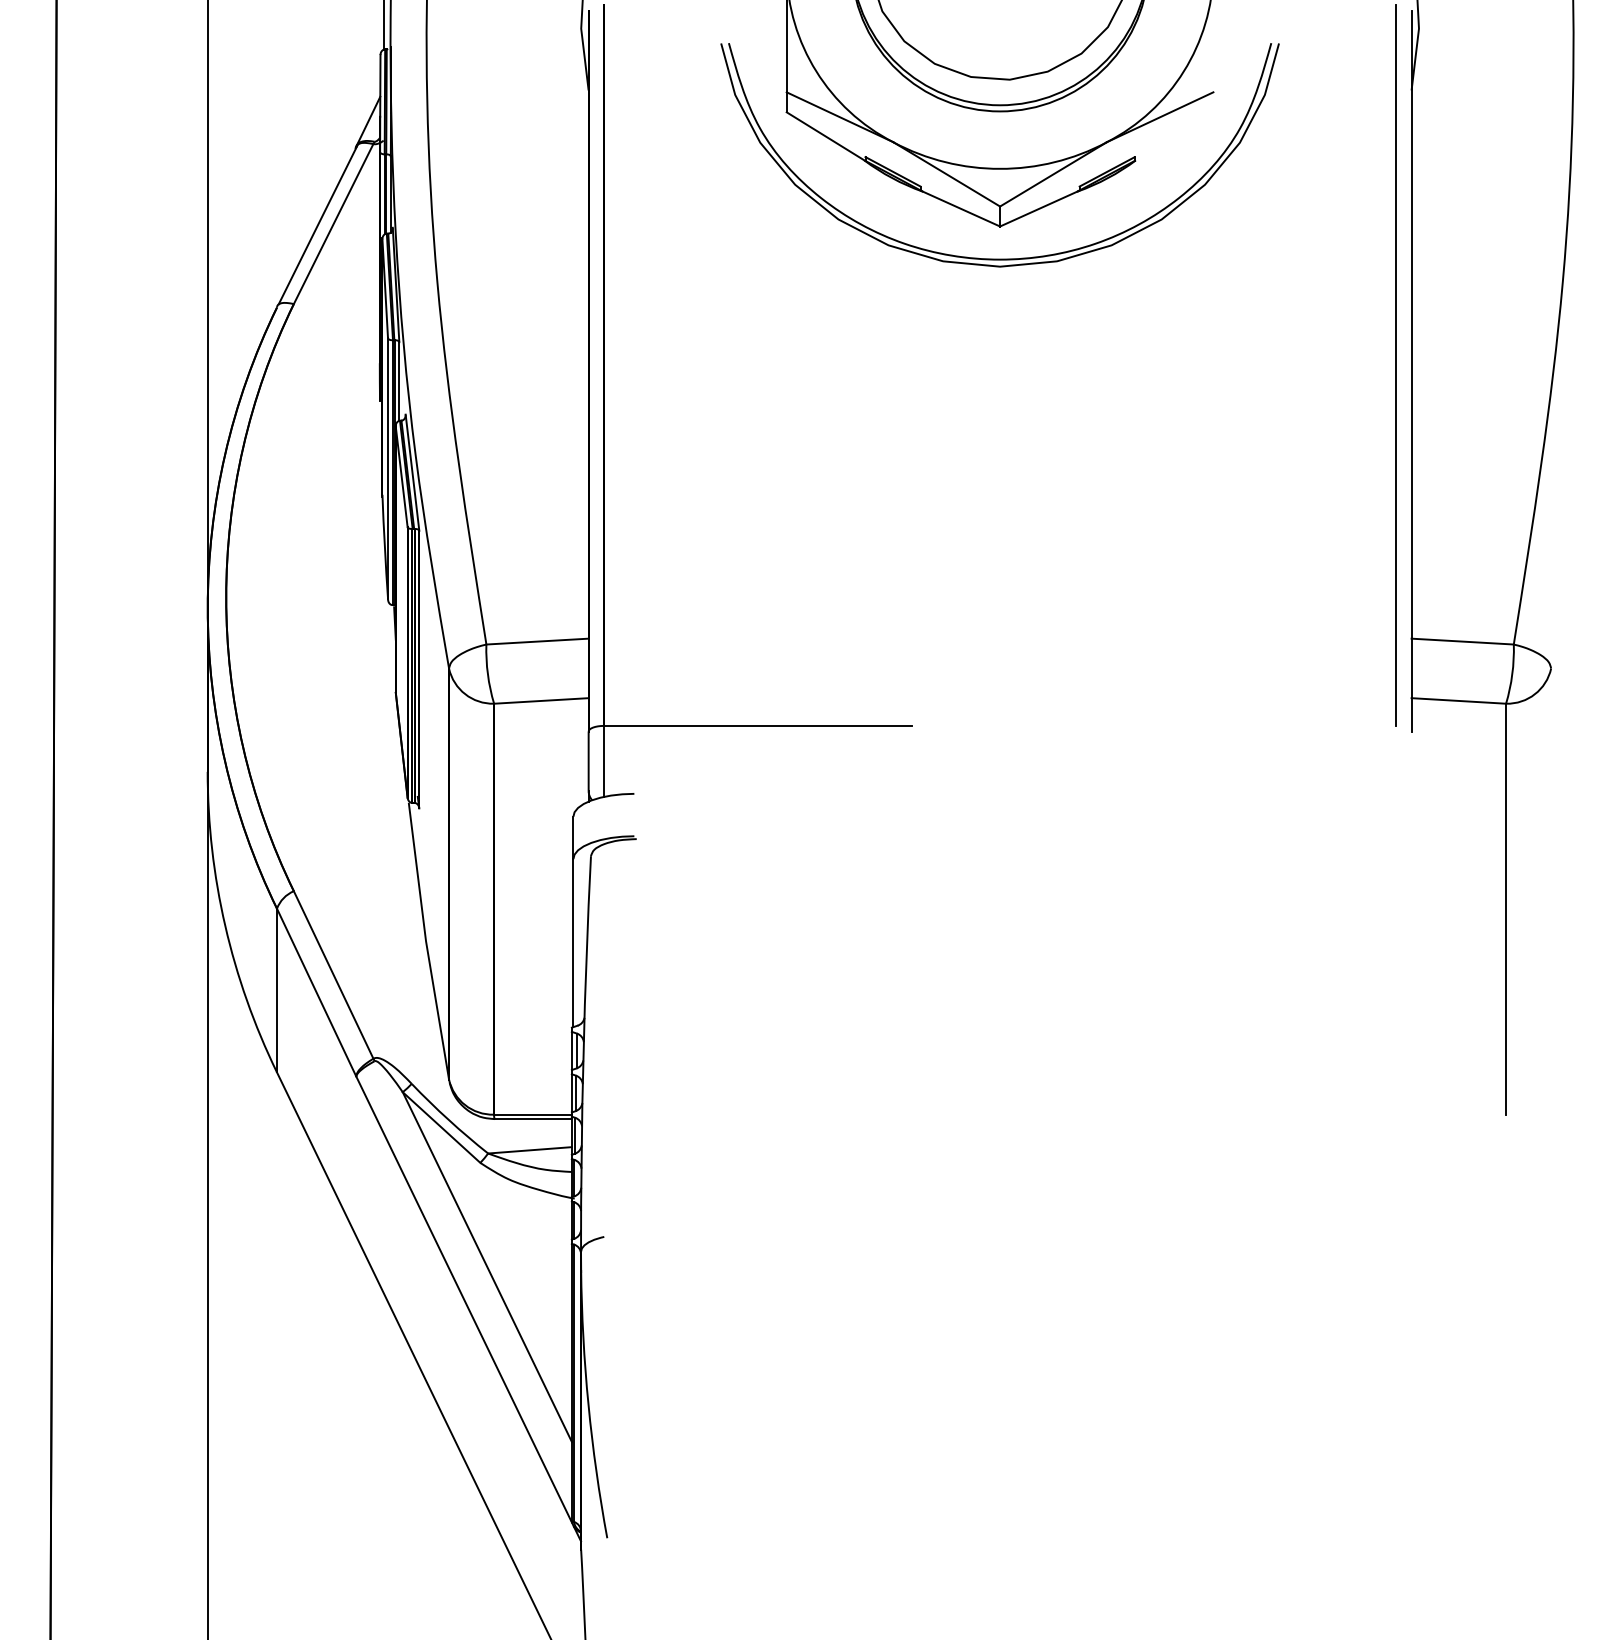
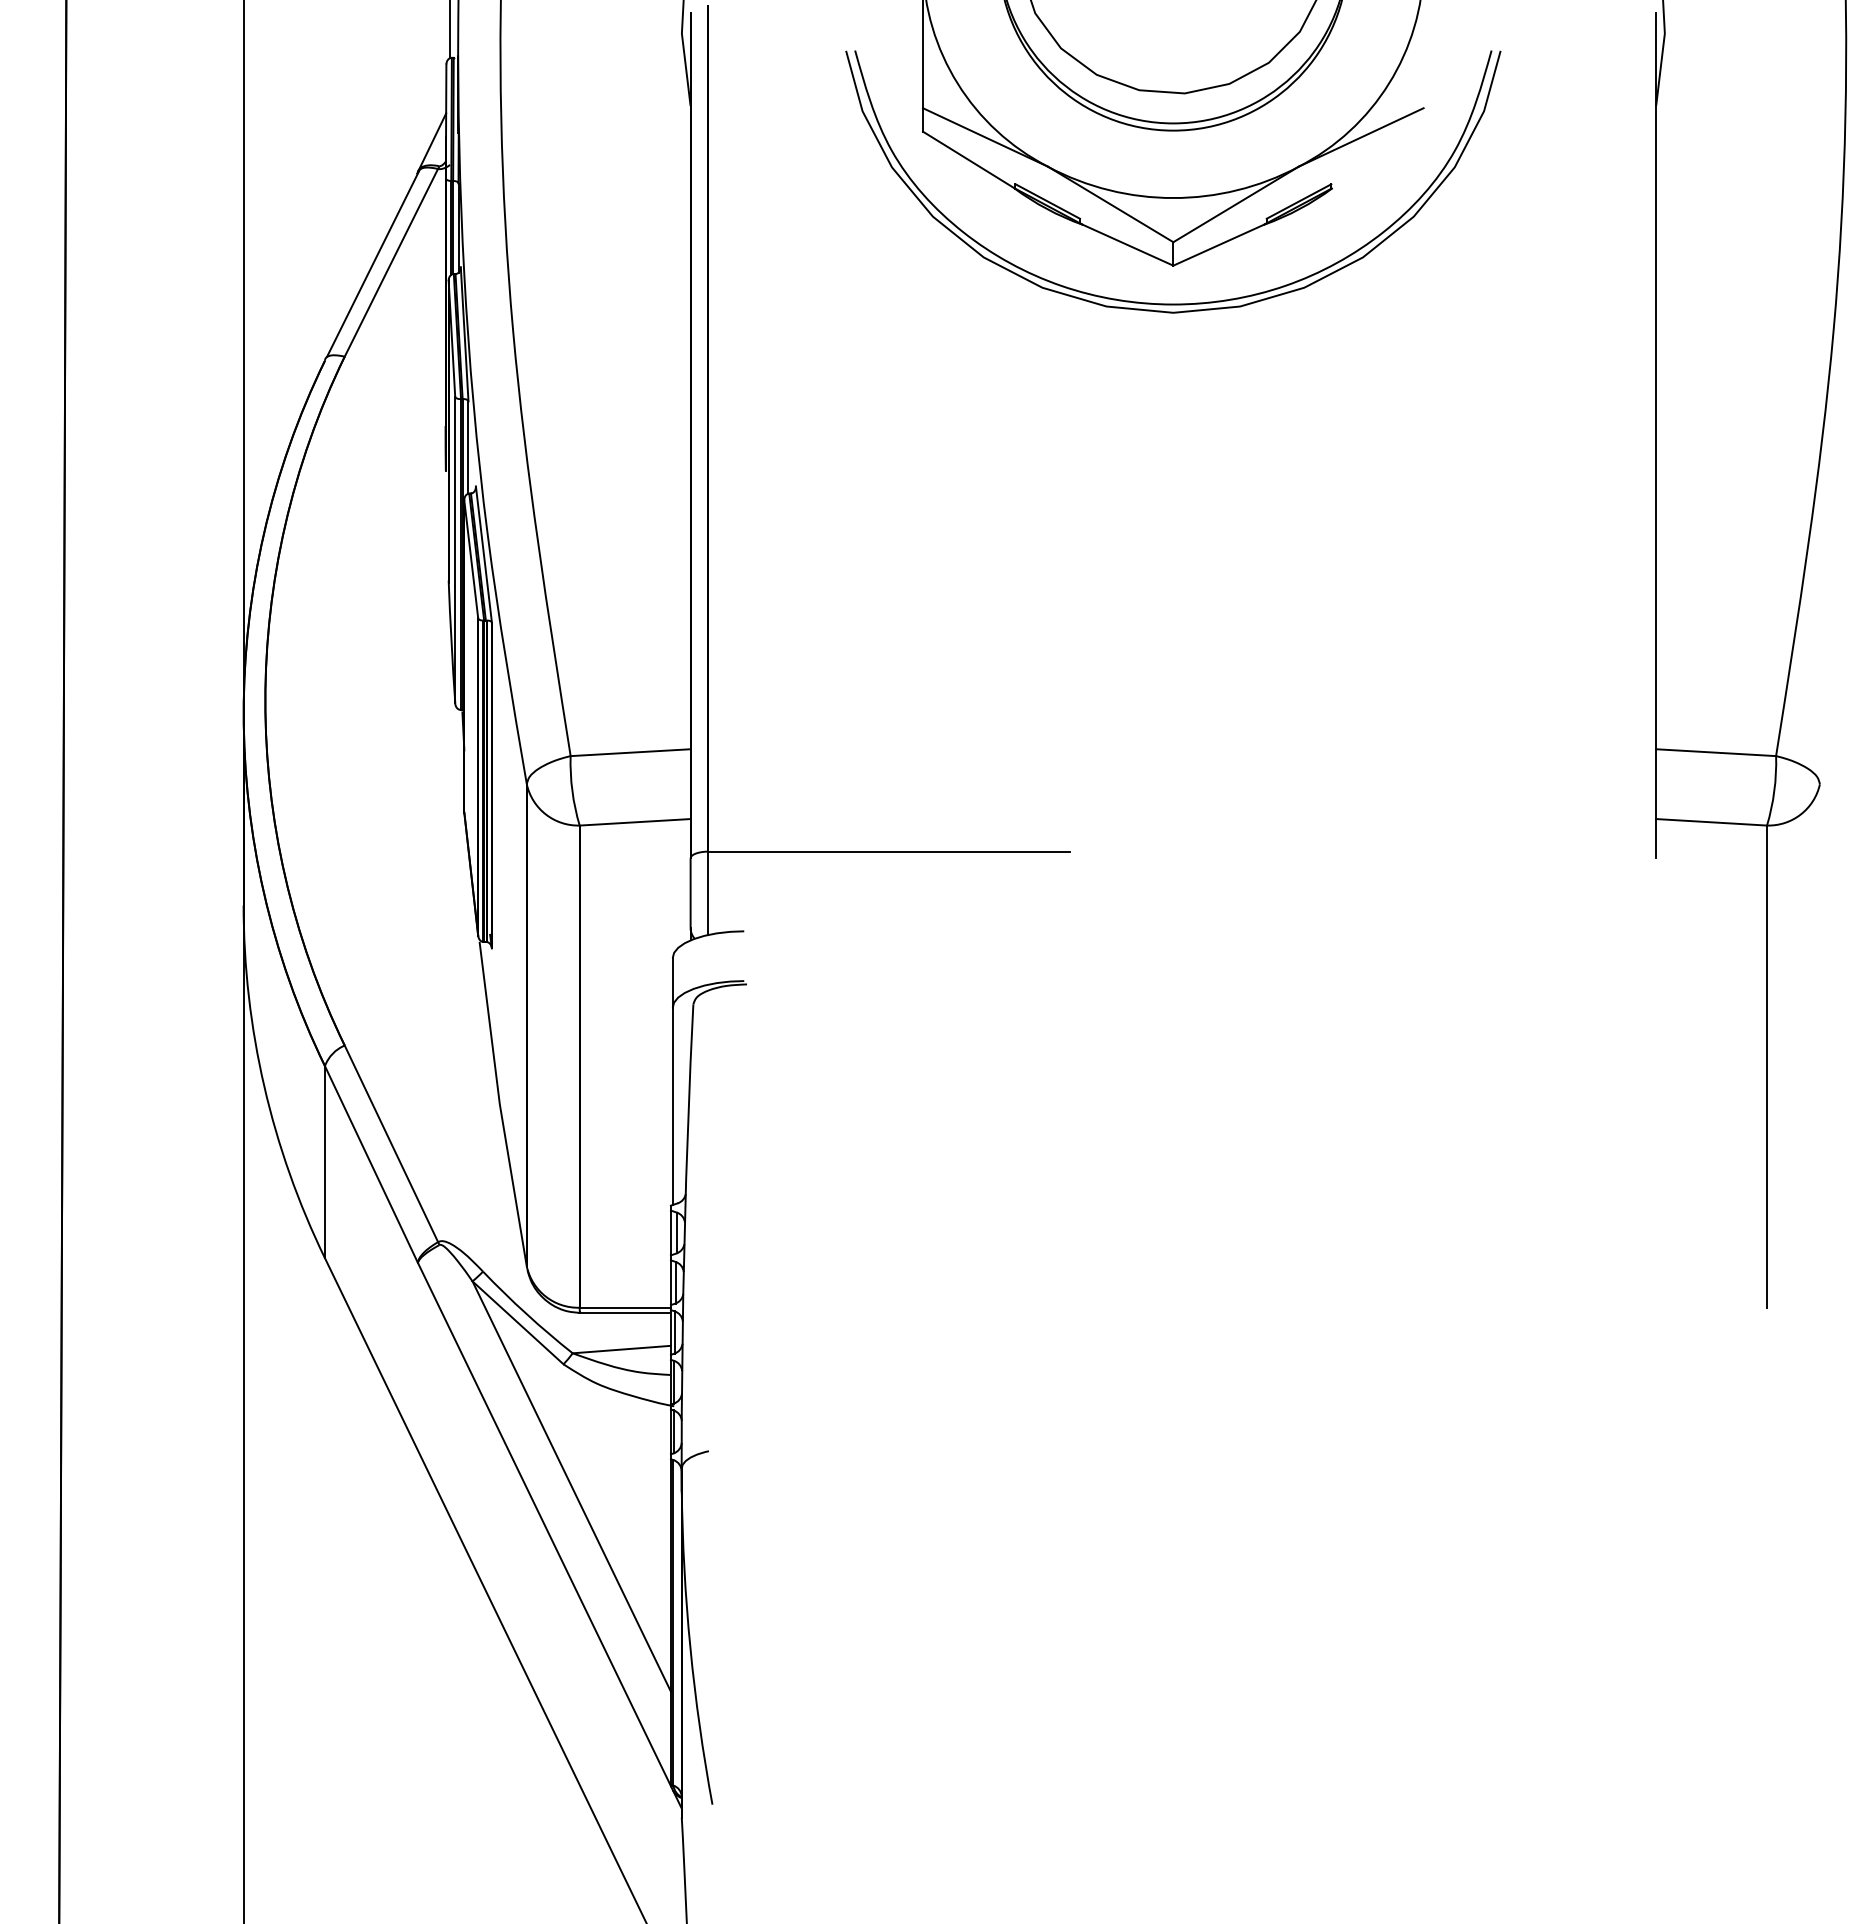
line: (1396, 365) -> (1638, 428), removed

